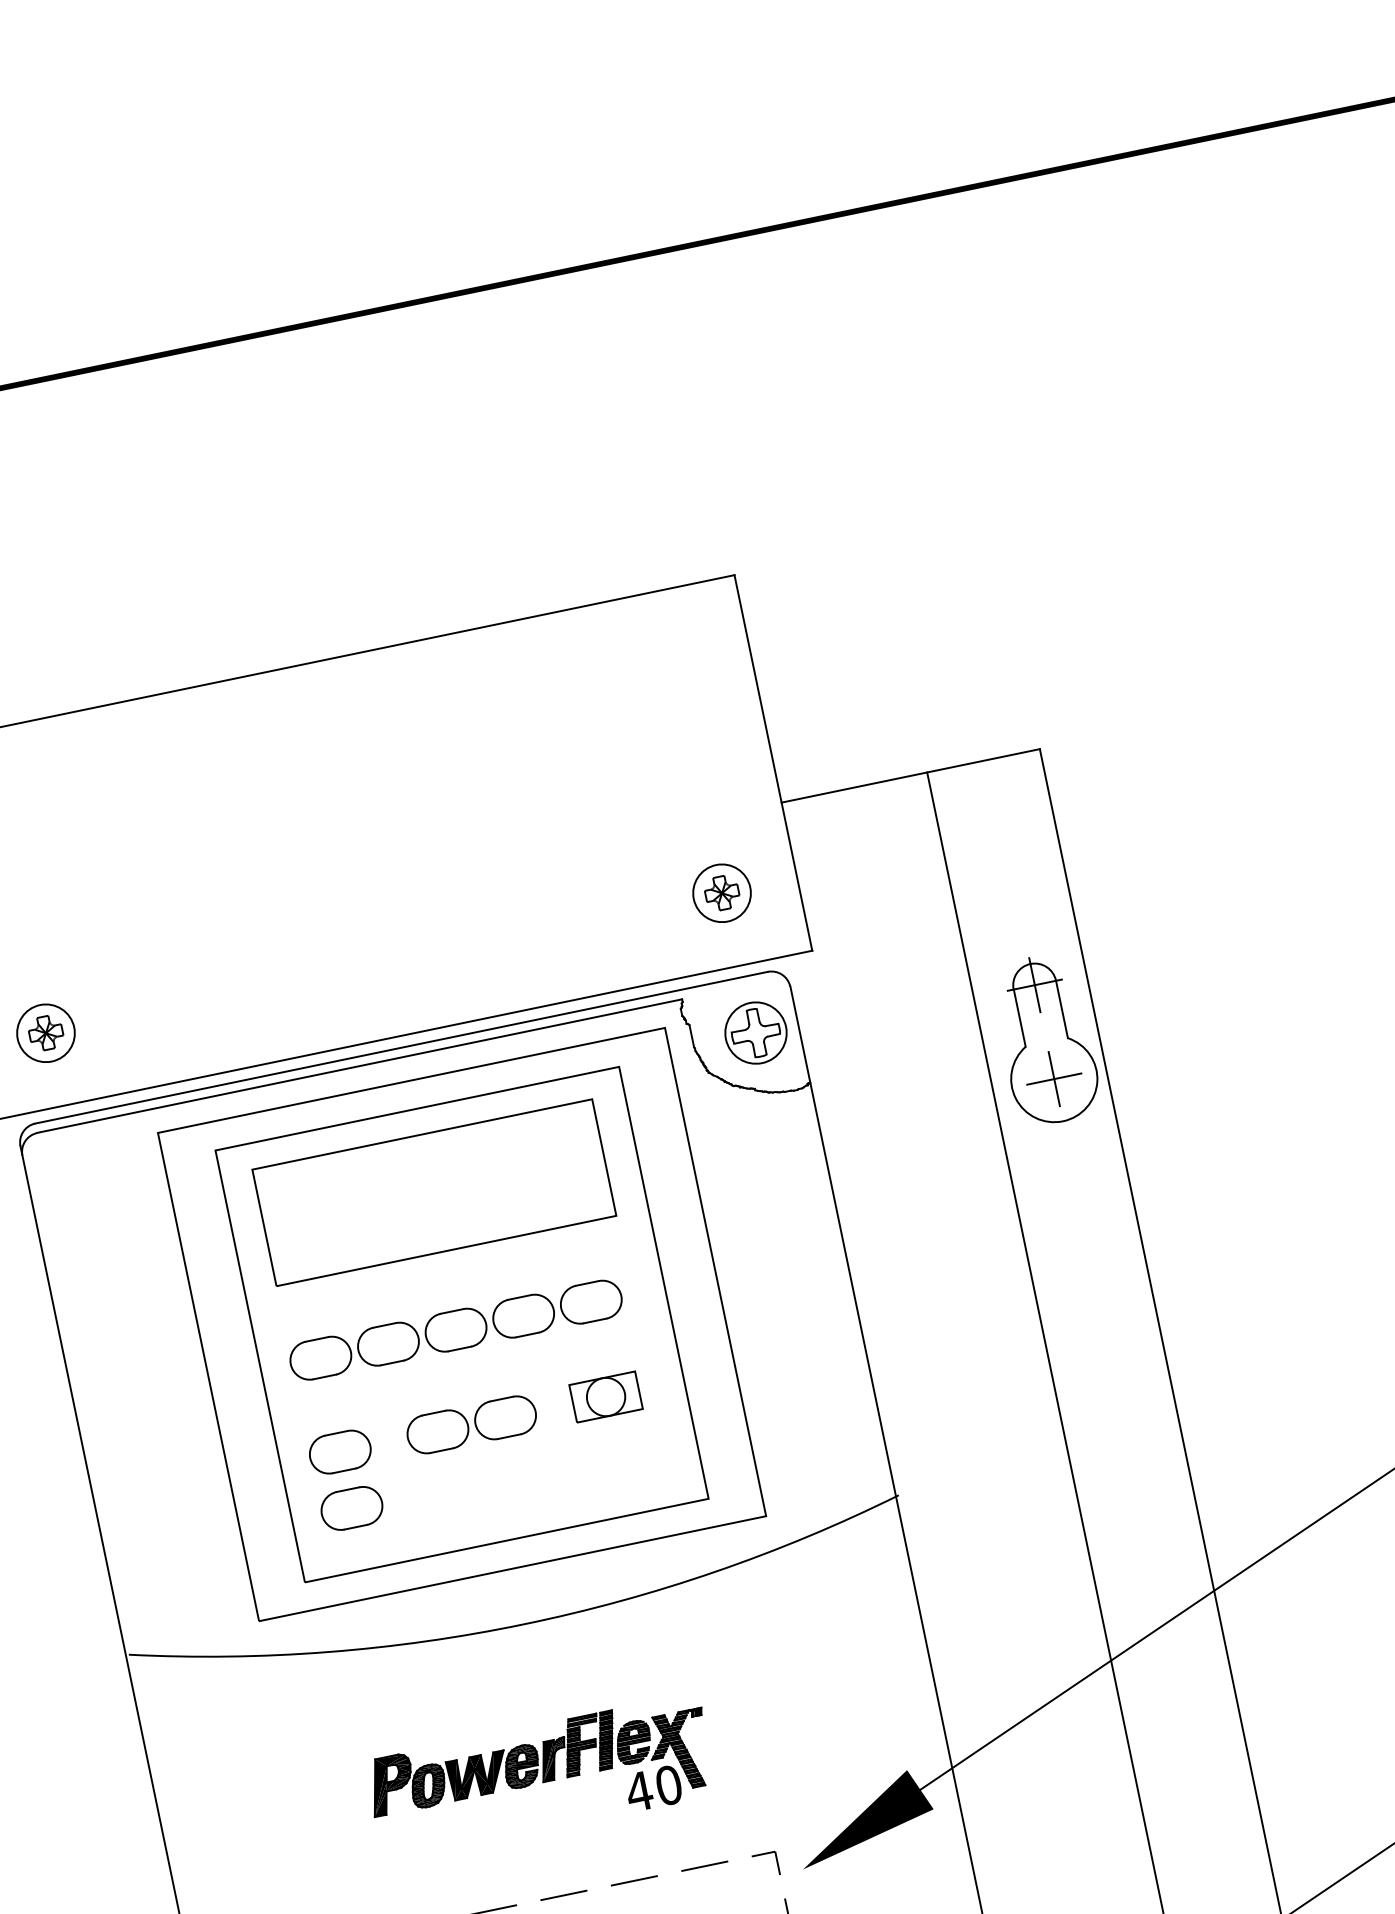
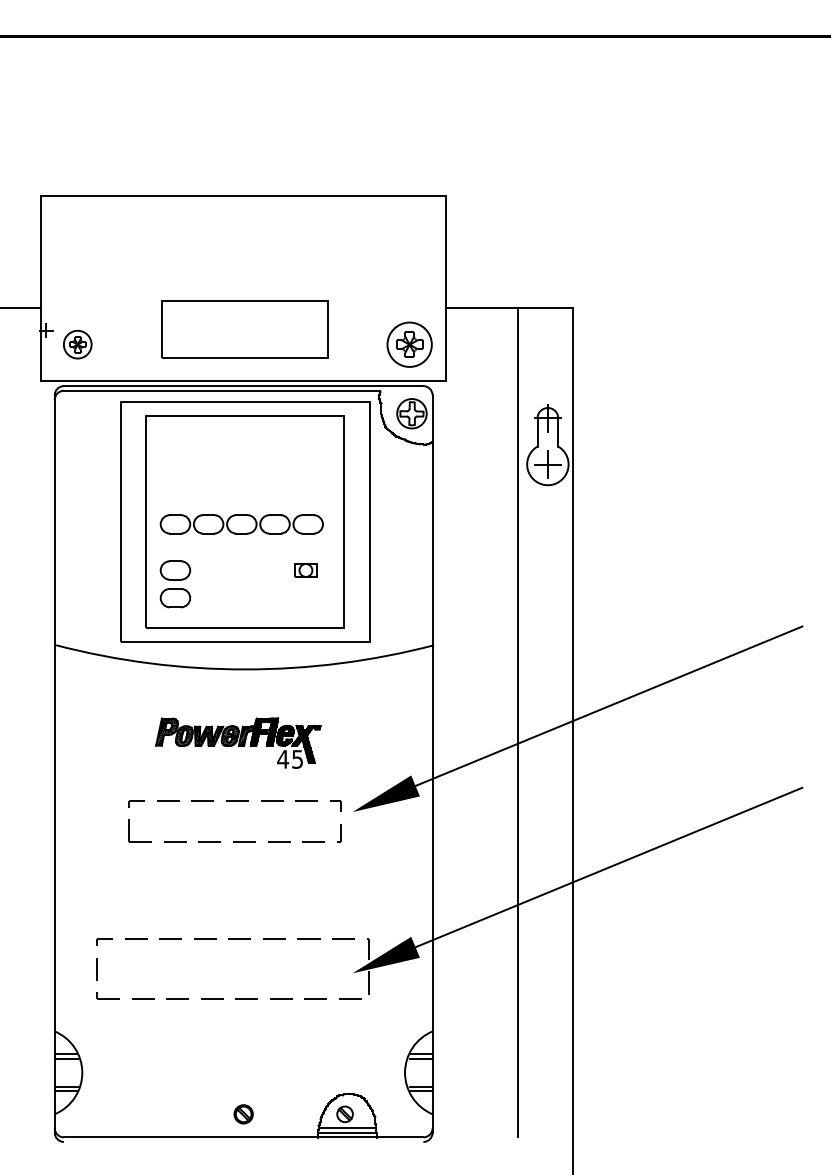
part: (721, 893) -> (409, 344), size x1.6
part: (433, 1192) -> (244, 329), moved
part: (605, 1397) -> (305, 570), size x0.7
part: (470, 1425) -> (239, 570), removed
text: (668, 1785) -> (297, 759), 40 -> 45

